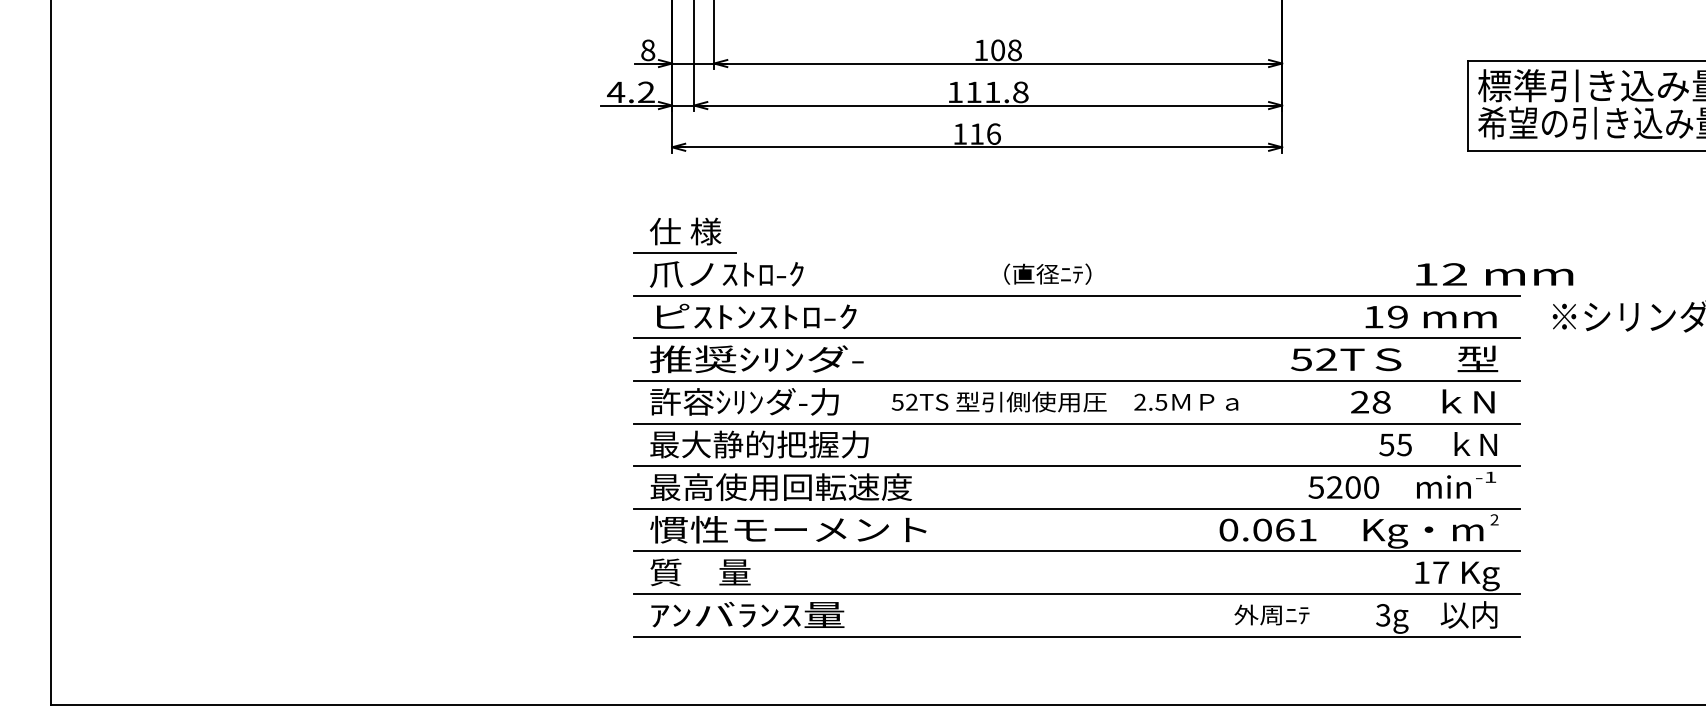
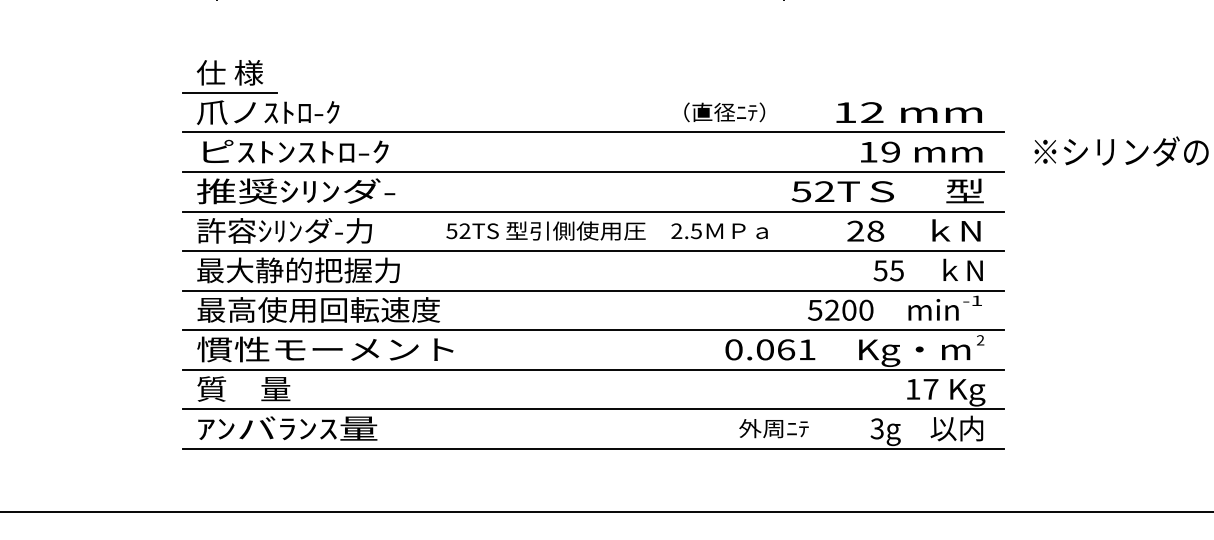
text: (1047, 273) -> (724, 111), moved
text: (1494, 274) -> (909, 112), moved
text: (1064, 401) -> (606, 230), moved

